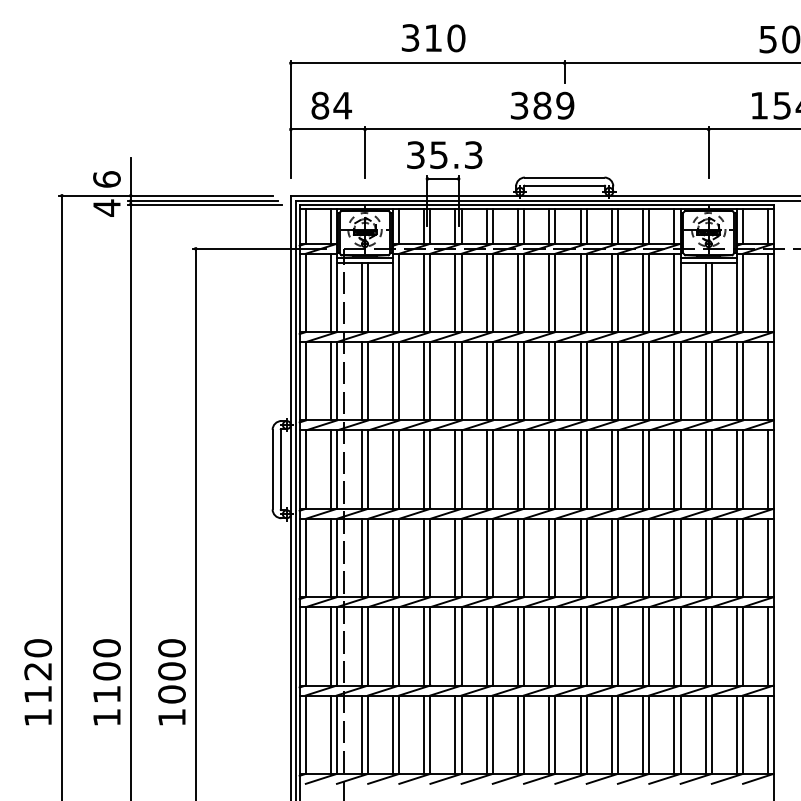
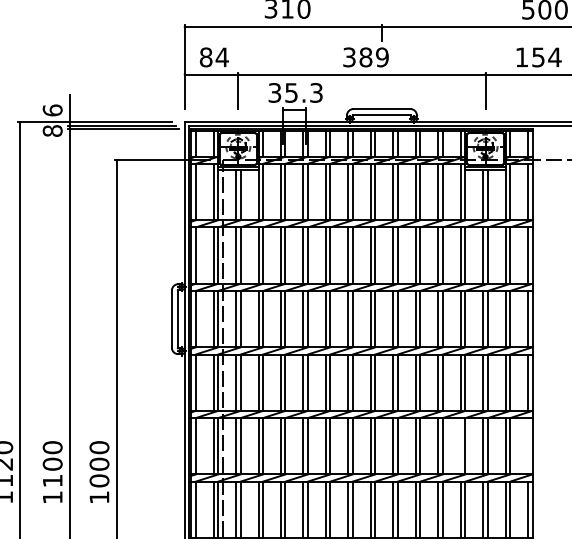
text: (106, 207) -> (52, 130), 4 -> 8
line: (674, 646) -> (460, 446), removed
line: (767, 646) -> (527, 446), removed

